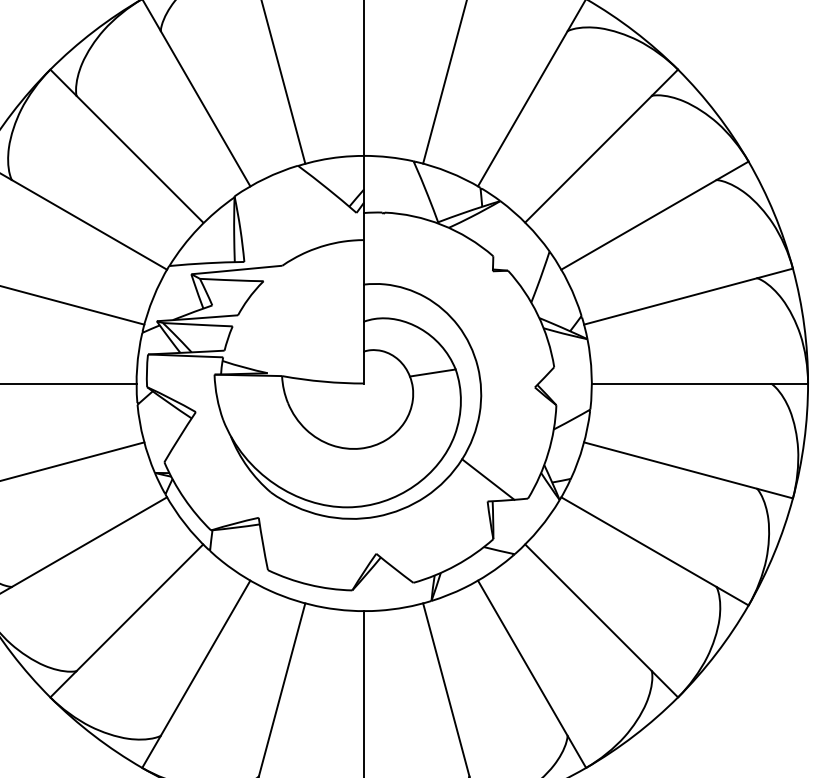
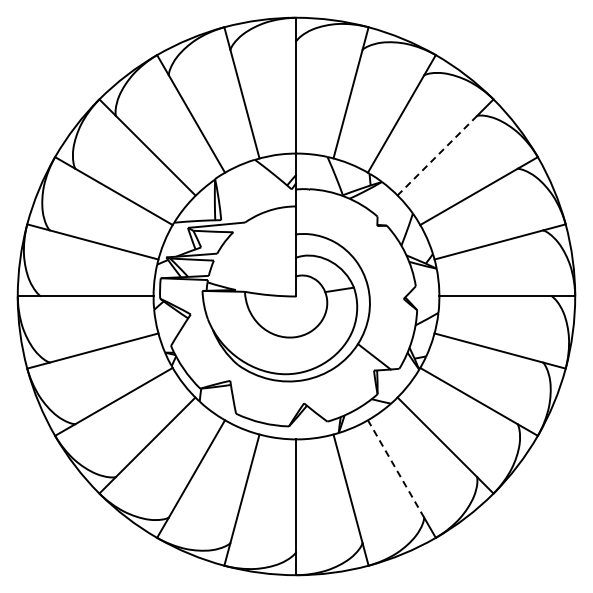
line: (588, 158) -> (437, 155), solid -> dashed
line: (521, 657) -> (395, 468), solid -> dashed

